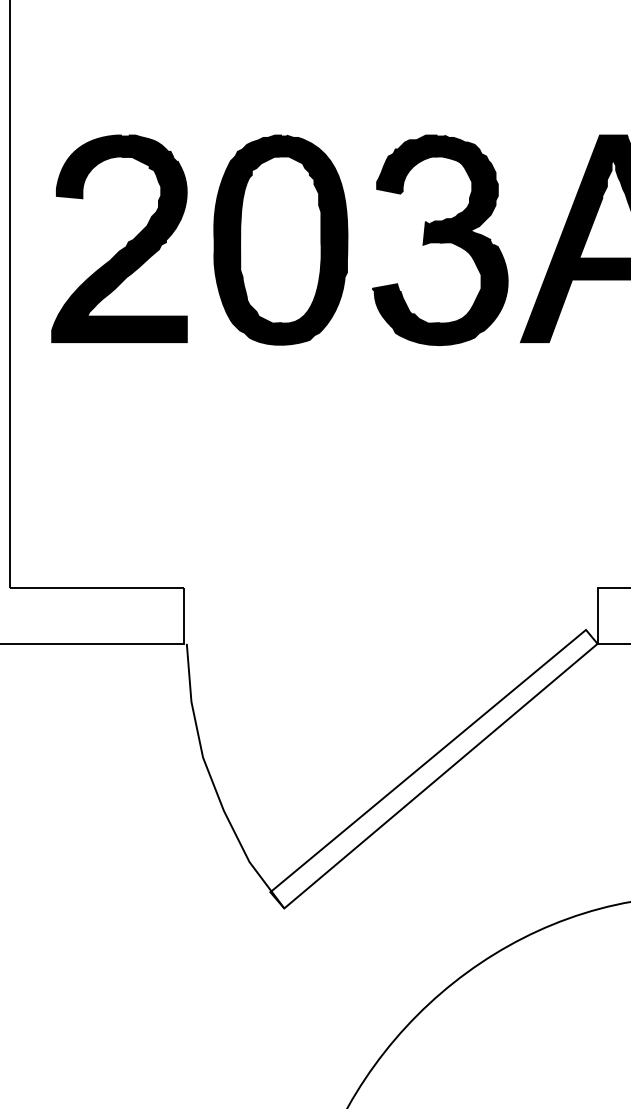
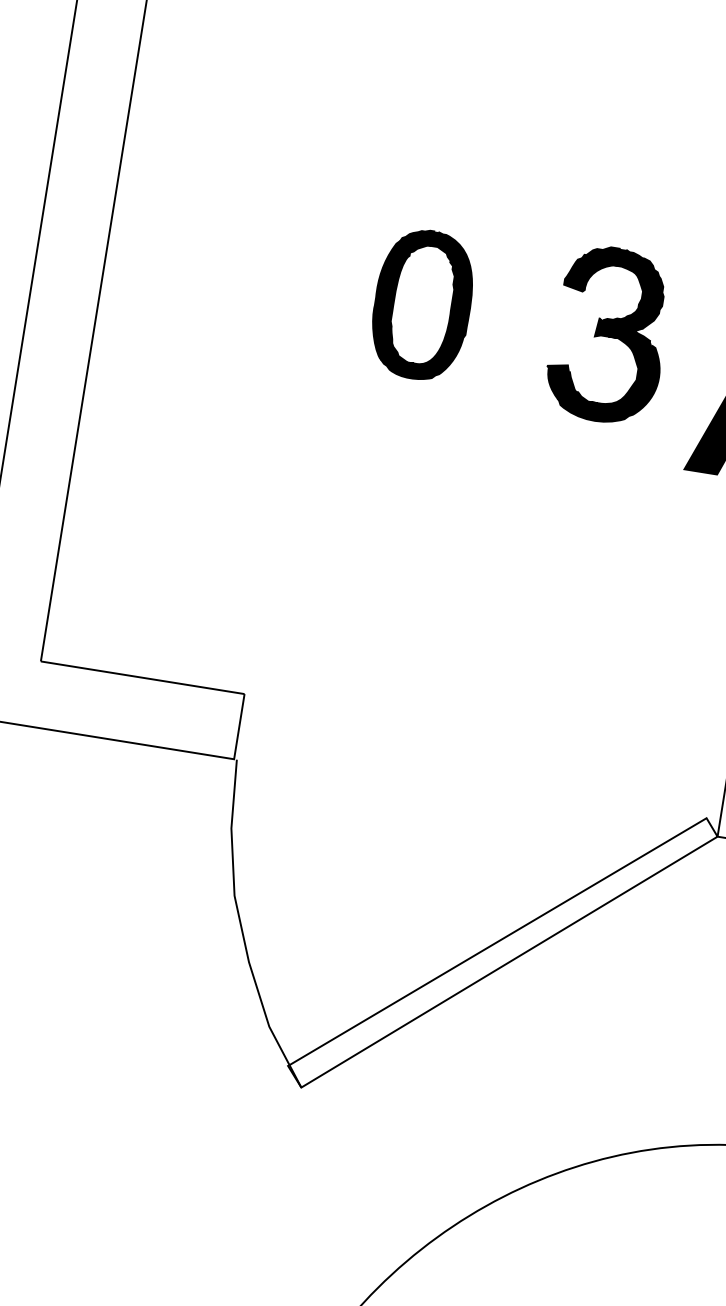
part: (280, 239) -> (422, 304), size x0.6
part: (440, 240) -> (609, 335), size x0.7
part: (127, 242) -> (242, 278), removed

